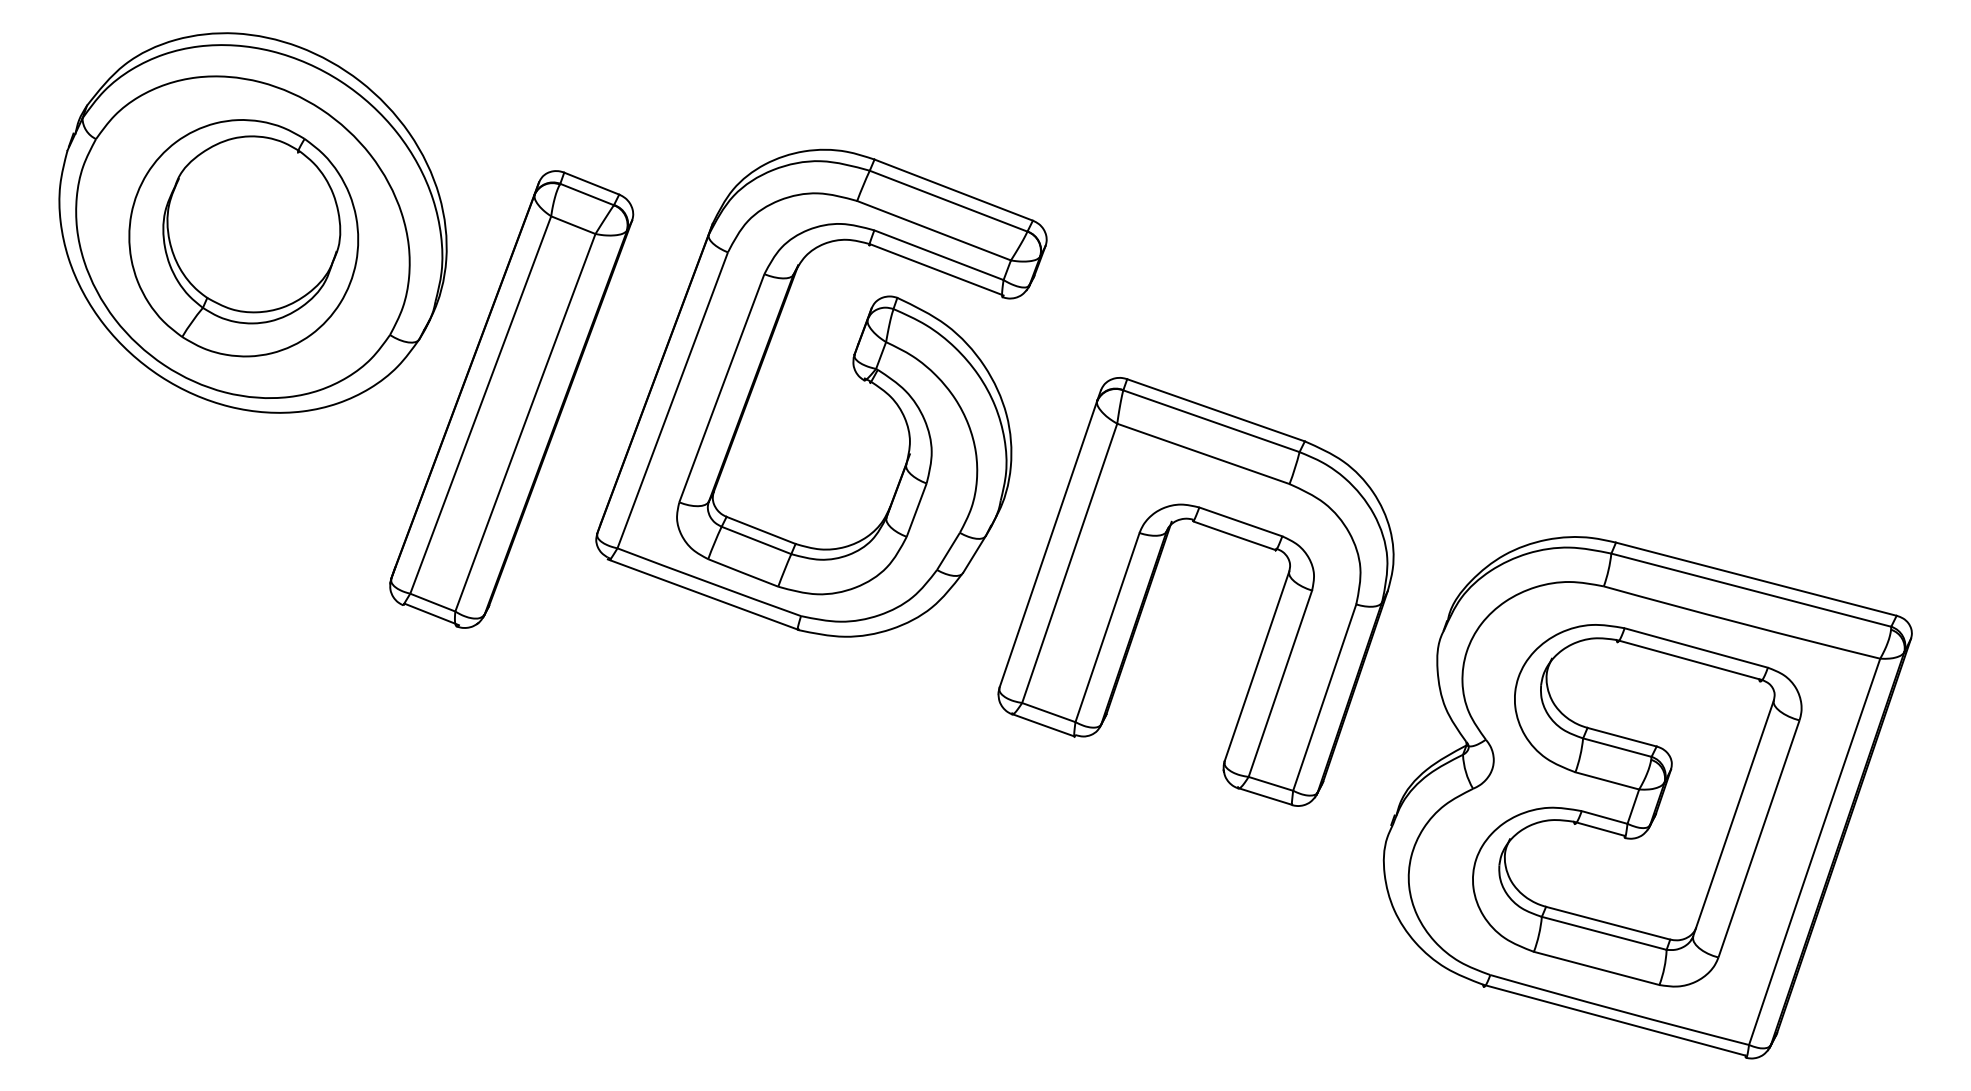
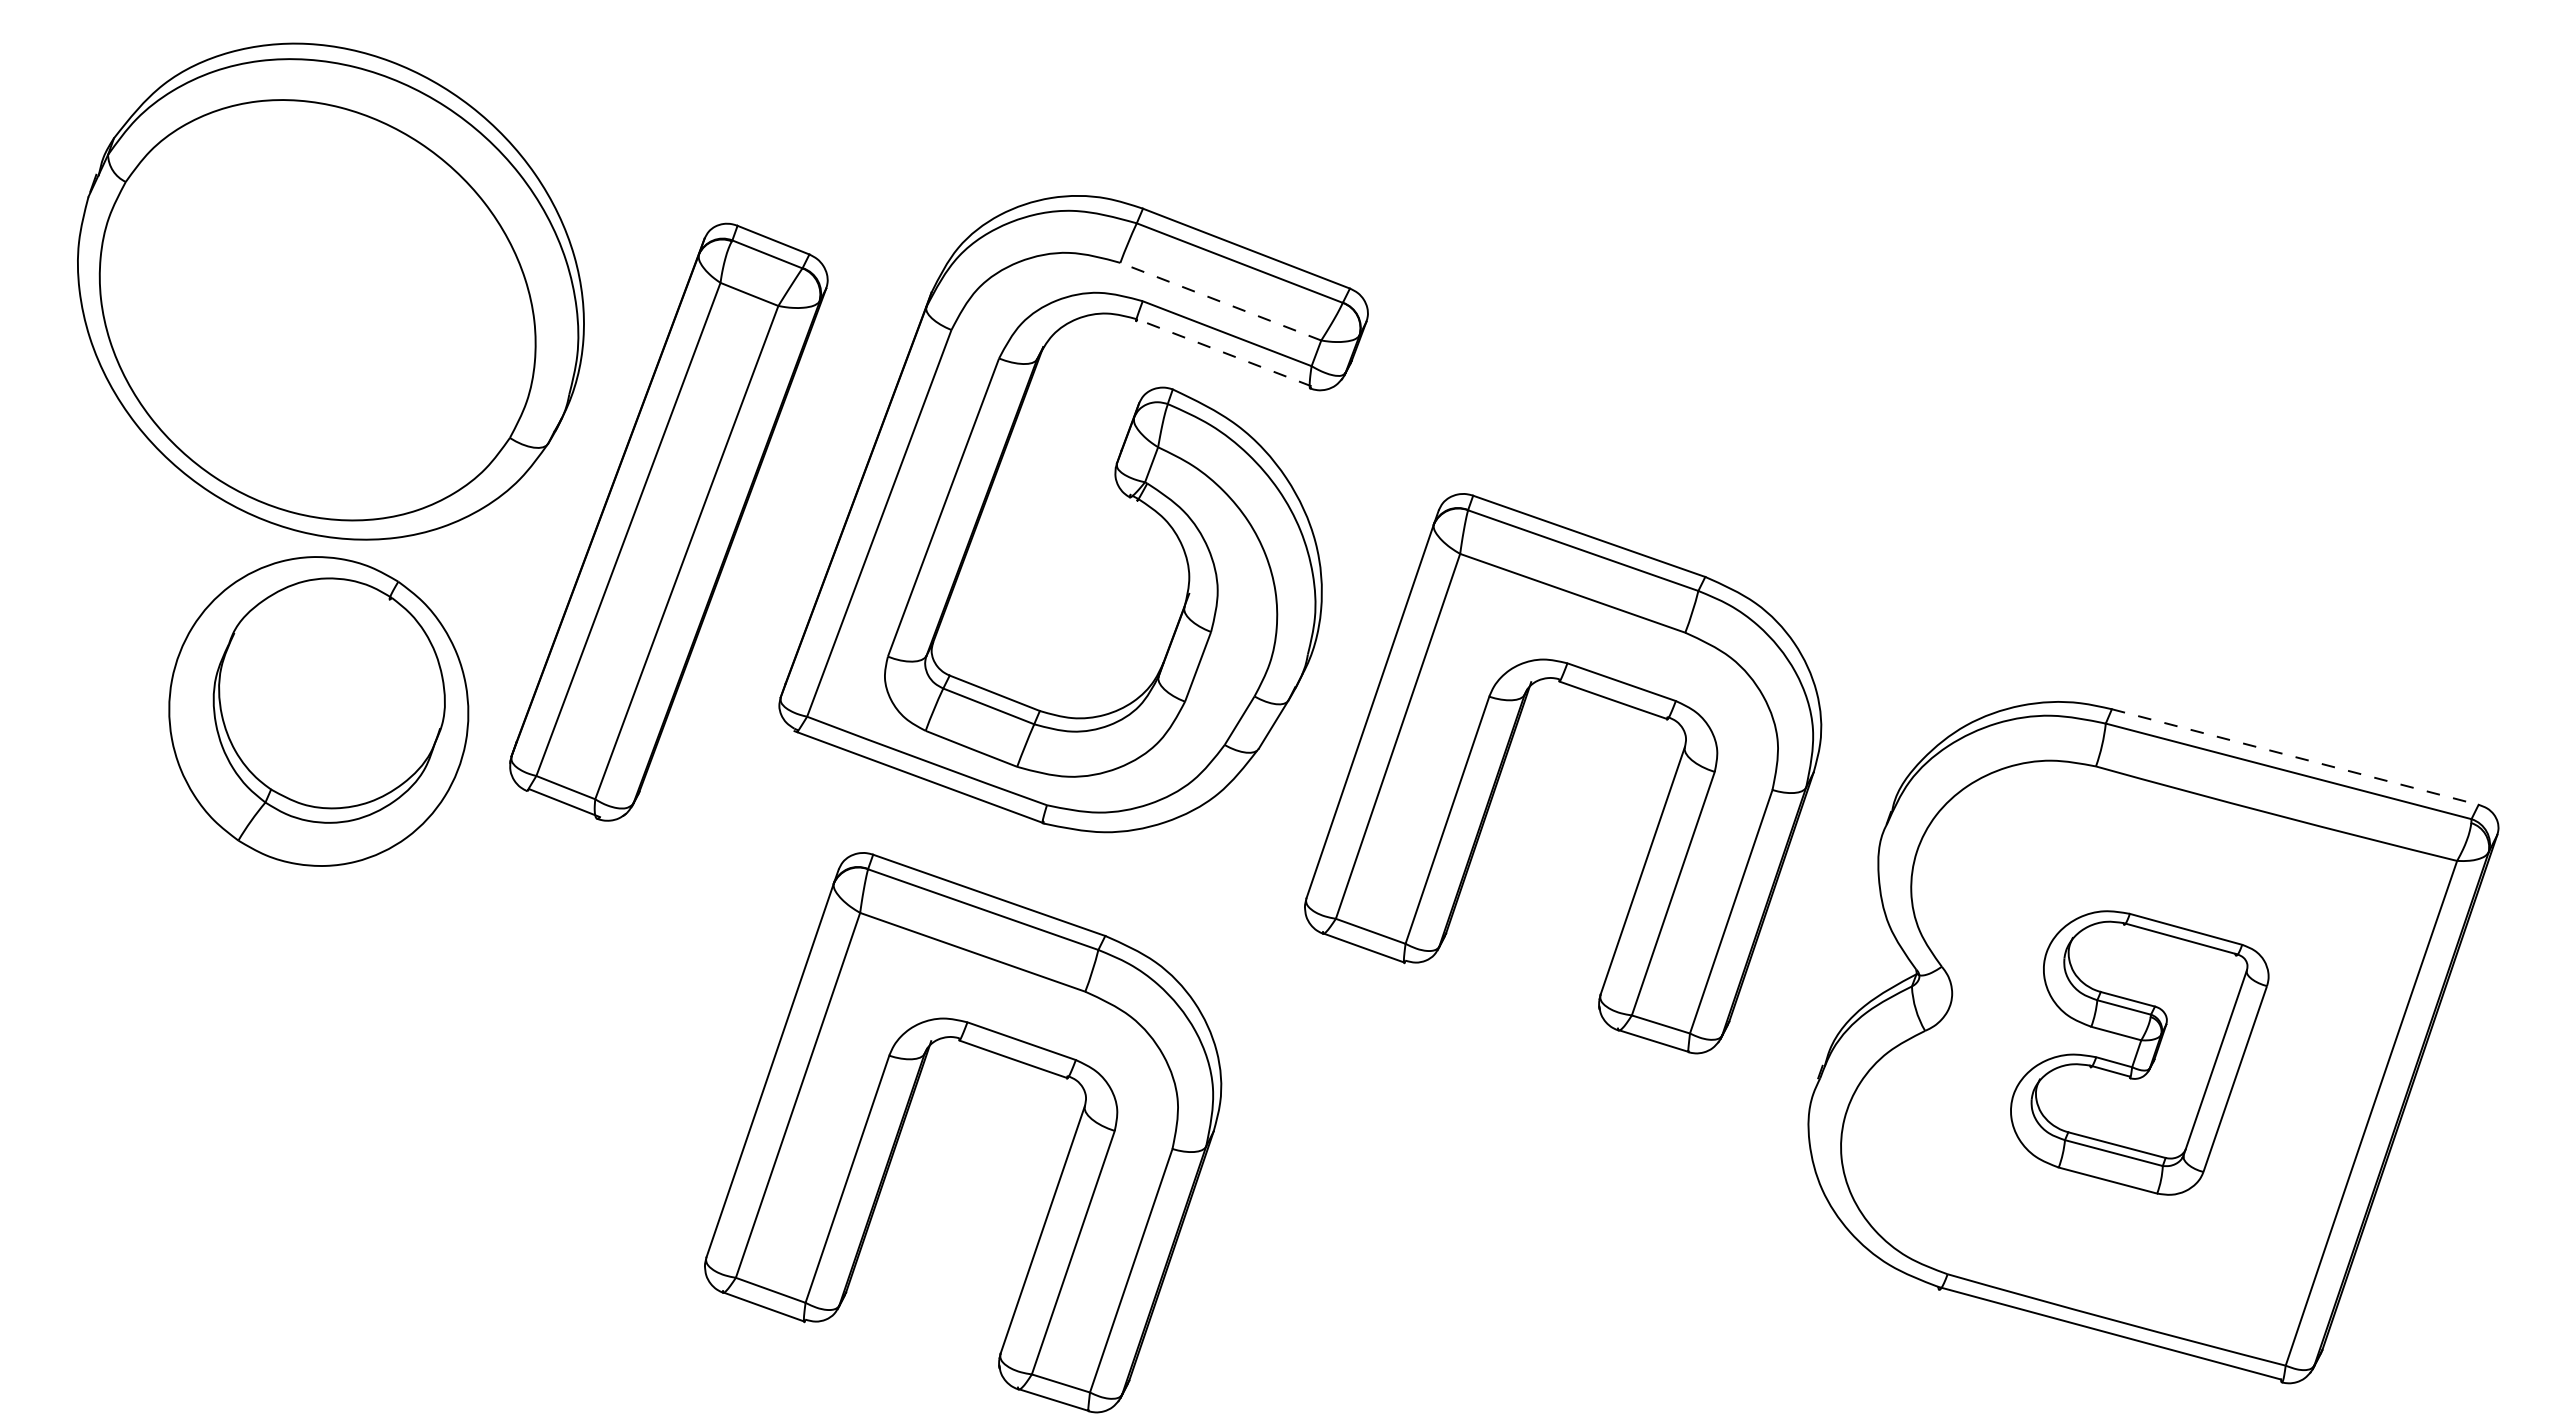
line: (933, 230) -> (1220, 301), solid -> dashed
part: (243, 238) -> (318, 711), moved
line: (936, 269) -> (1224, 352), solid -> dashed
line: (1756, 579) -> (2295, 757), solid -> dashed
part: (1637, 805) -> (2139, 1052), size x0.6
part: (694, 852) -> (907, 1114), added

